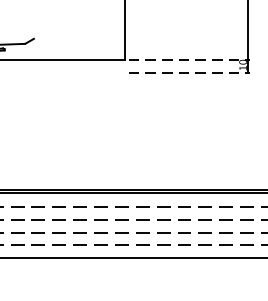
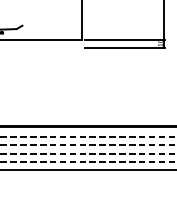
line: (188, 59) -> (124, 39), dashed -> solid
line: (188, 73) -> (124, 48), dashed -> solid

